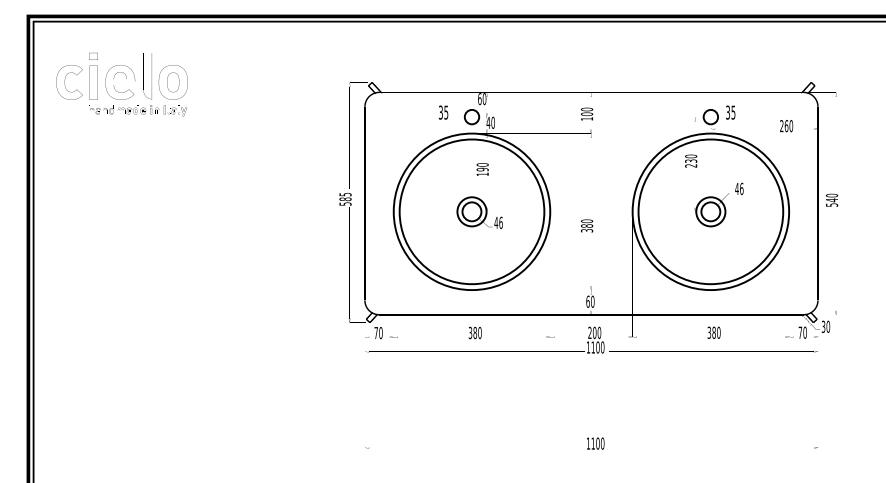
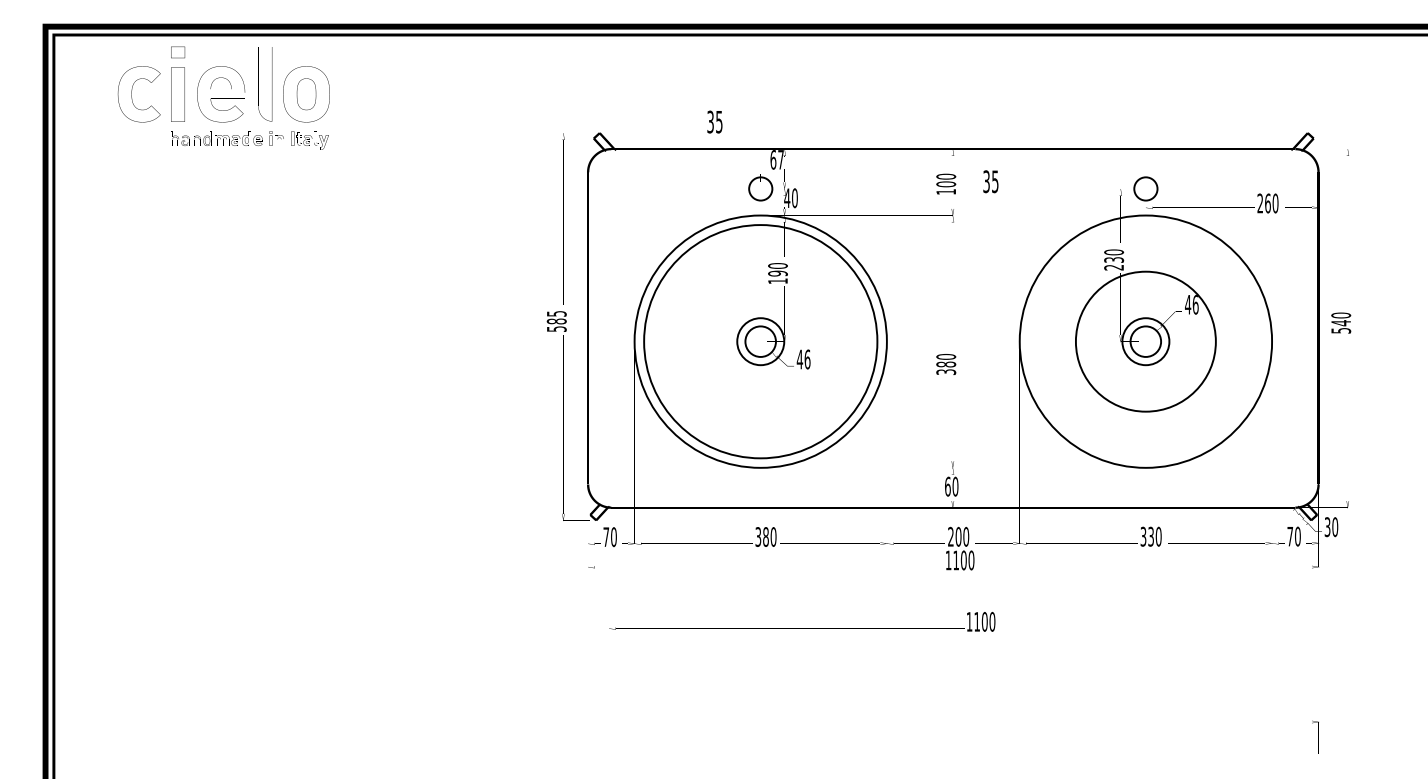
part: (114, 86) -> (211, 100), moved
text: (484, 99) -> (780, 160), 60 -> 67
text: (443, 112) -> (714, 121), moved
text: (730, 112) -> (990, 181), moved
circle: (710, 211) -> (1145, 341), size x0.6
text: (713, 332) -> (1150, 536), 380 -> 330
text: (484, 443) -> (801, 621), moved

